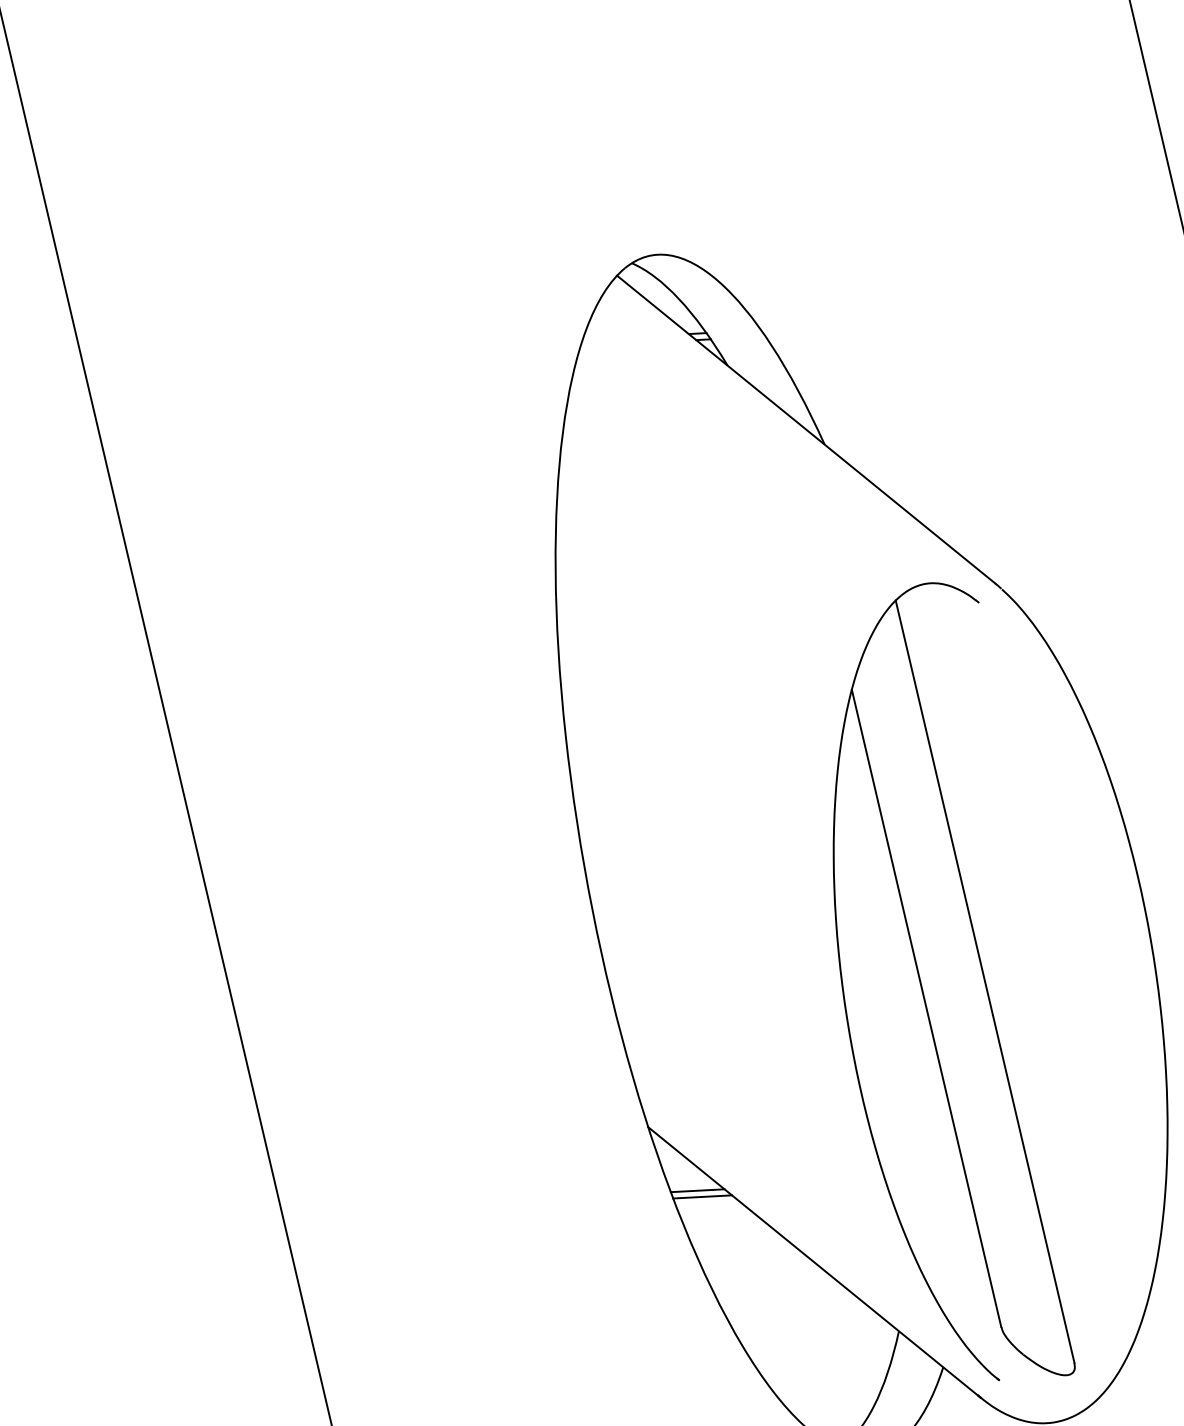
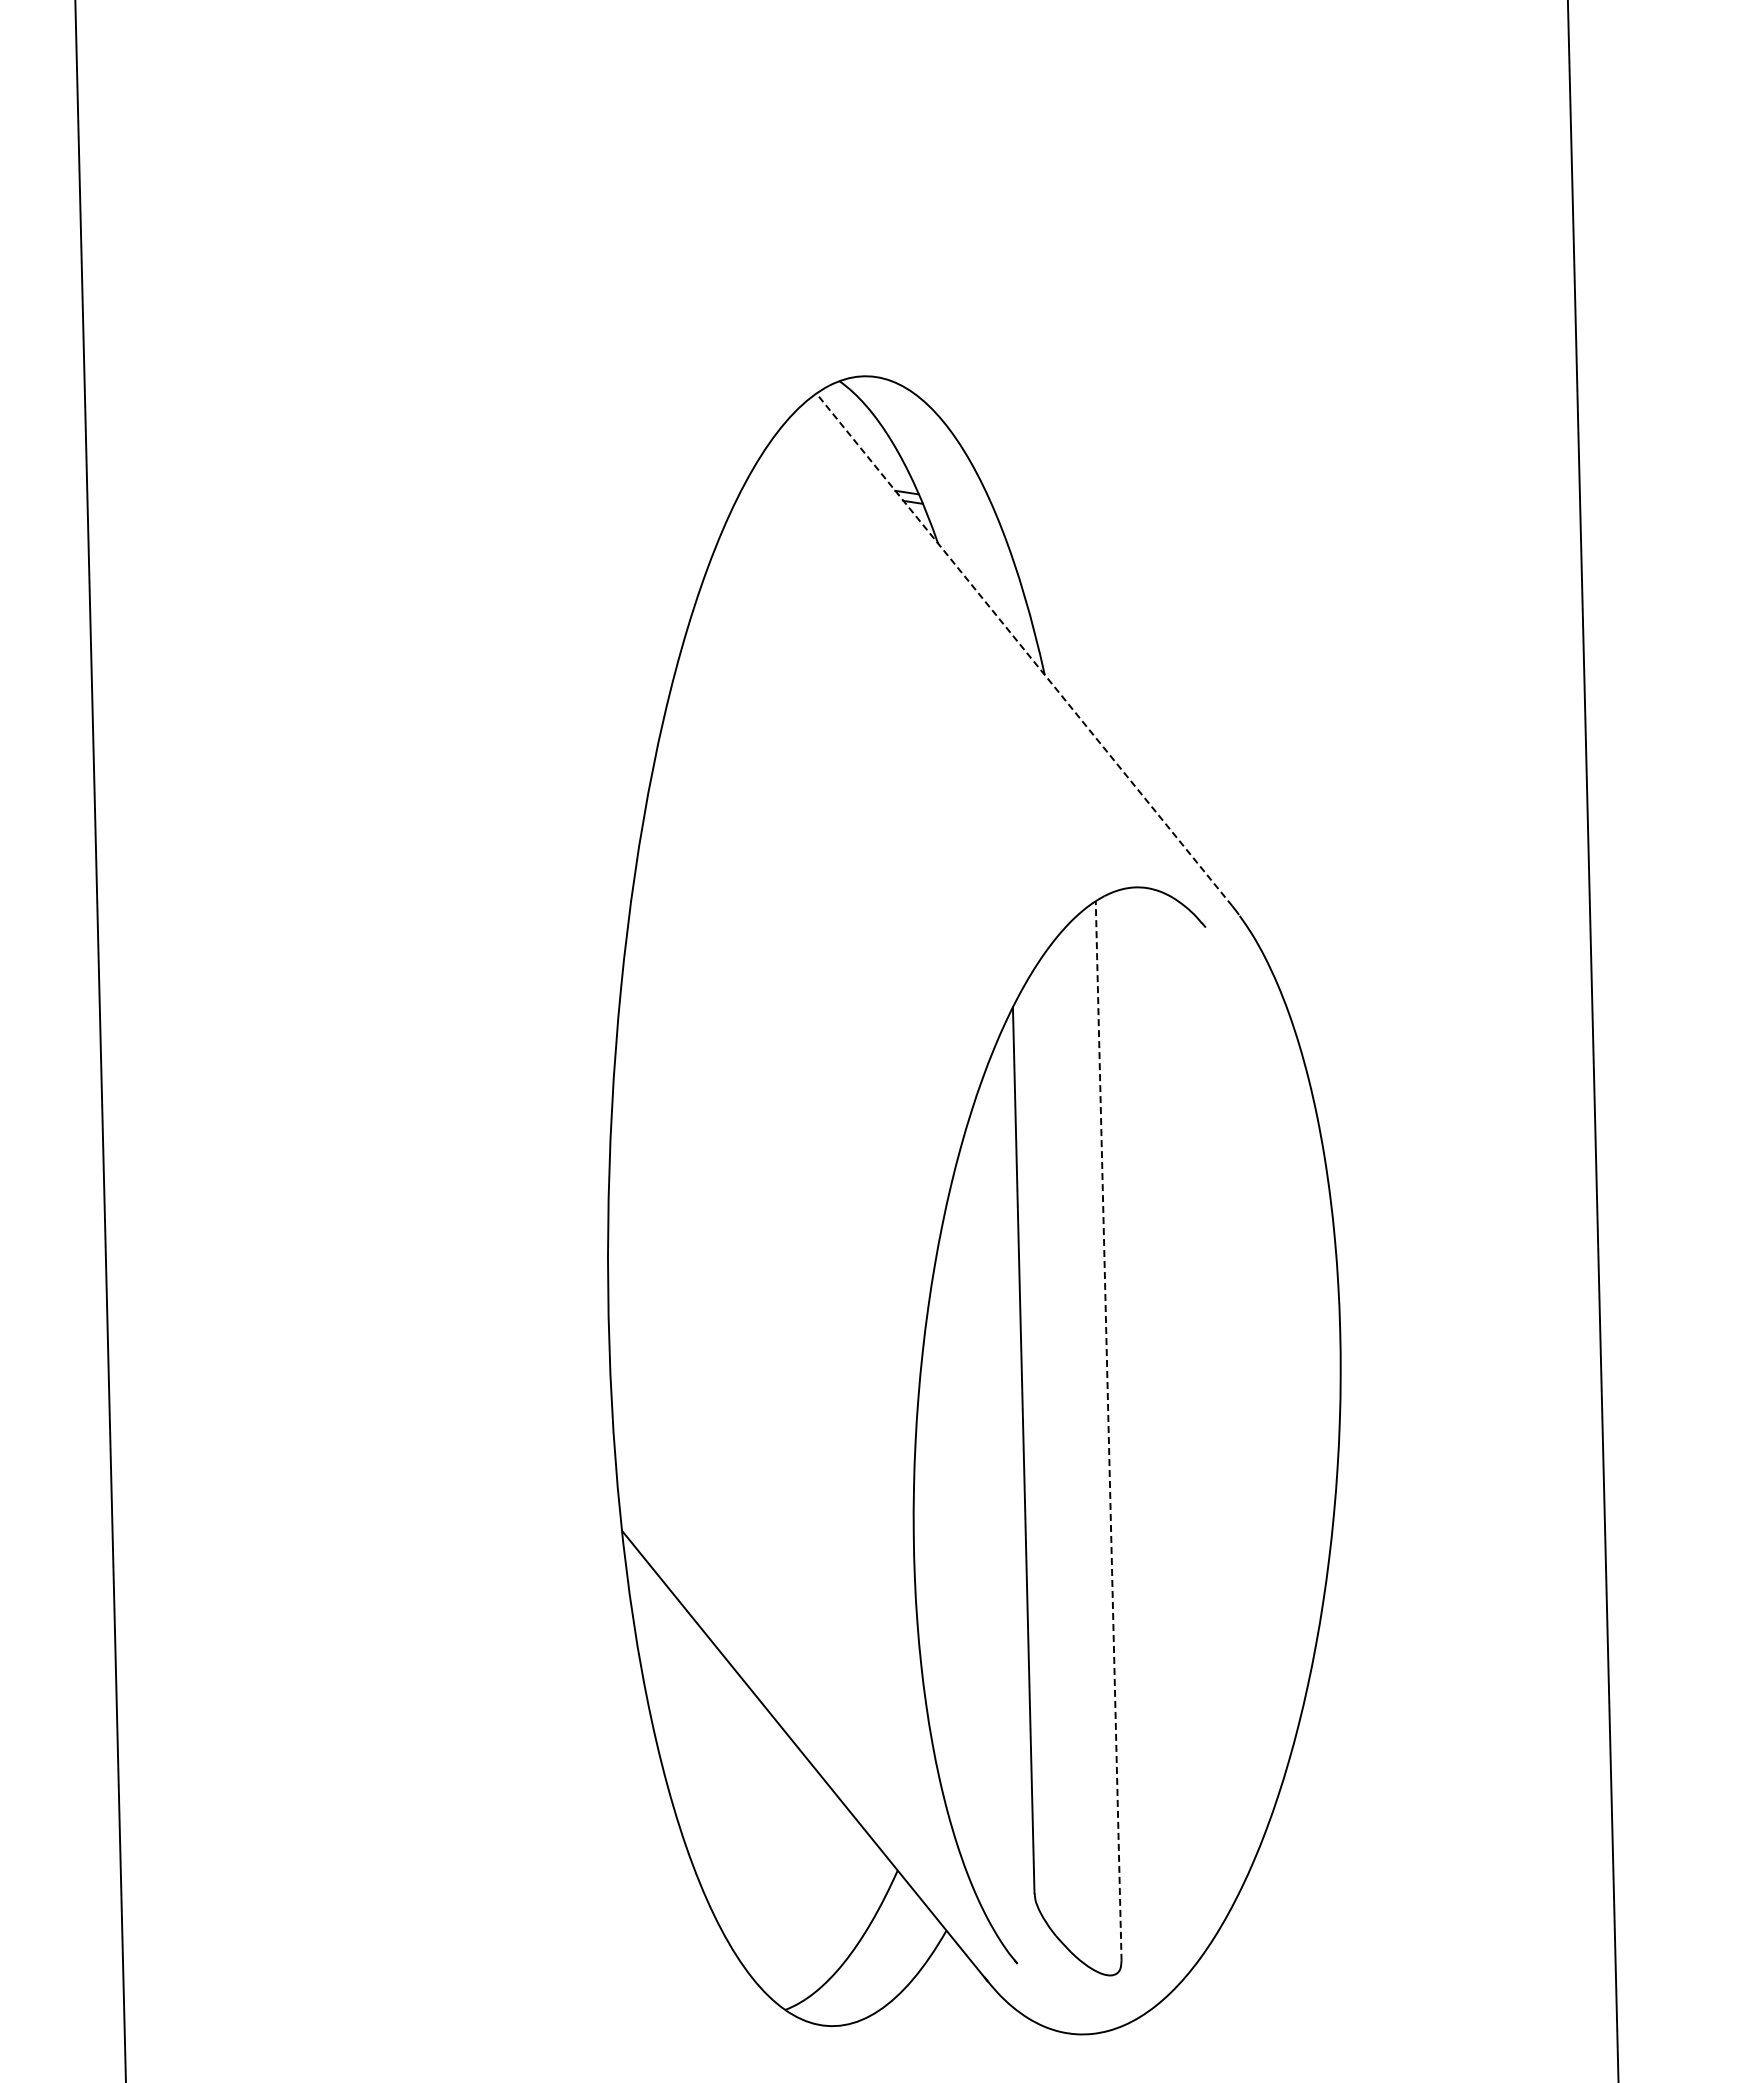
line: (806, 429) -> (1024, 649), solid -> dashed
line: (985, 981) -> (1108, 1431), solid -> dashed
line: (697, 1190) -> (669, 1628), removed
line: (702, 1197) -> (674, 1638), removed

